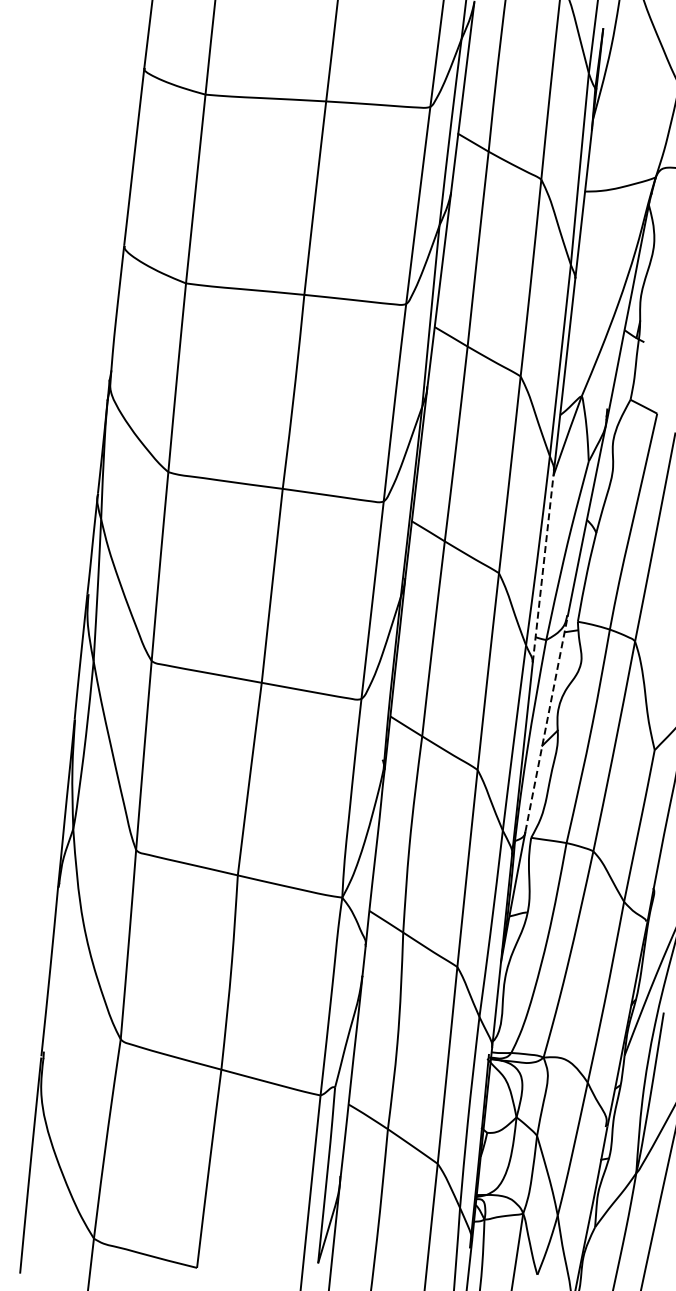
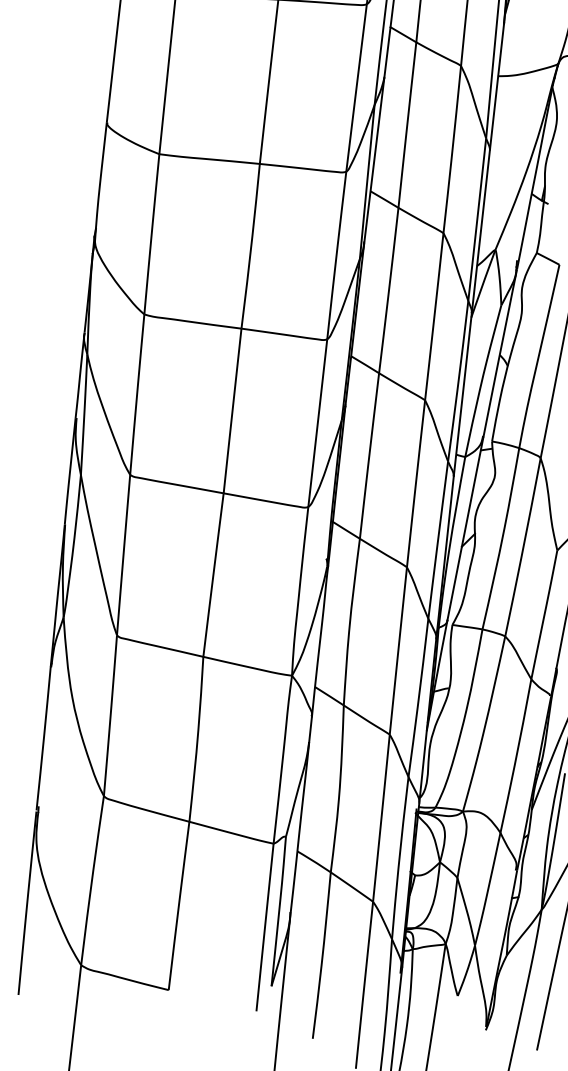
line: (543, 566) -> (462, 394), dashed -> solid
line: (546, 723) -> (465, 527), dashed -> solid

